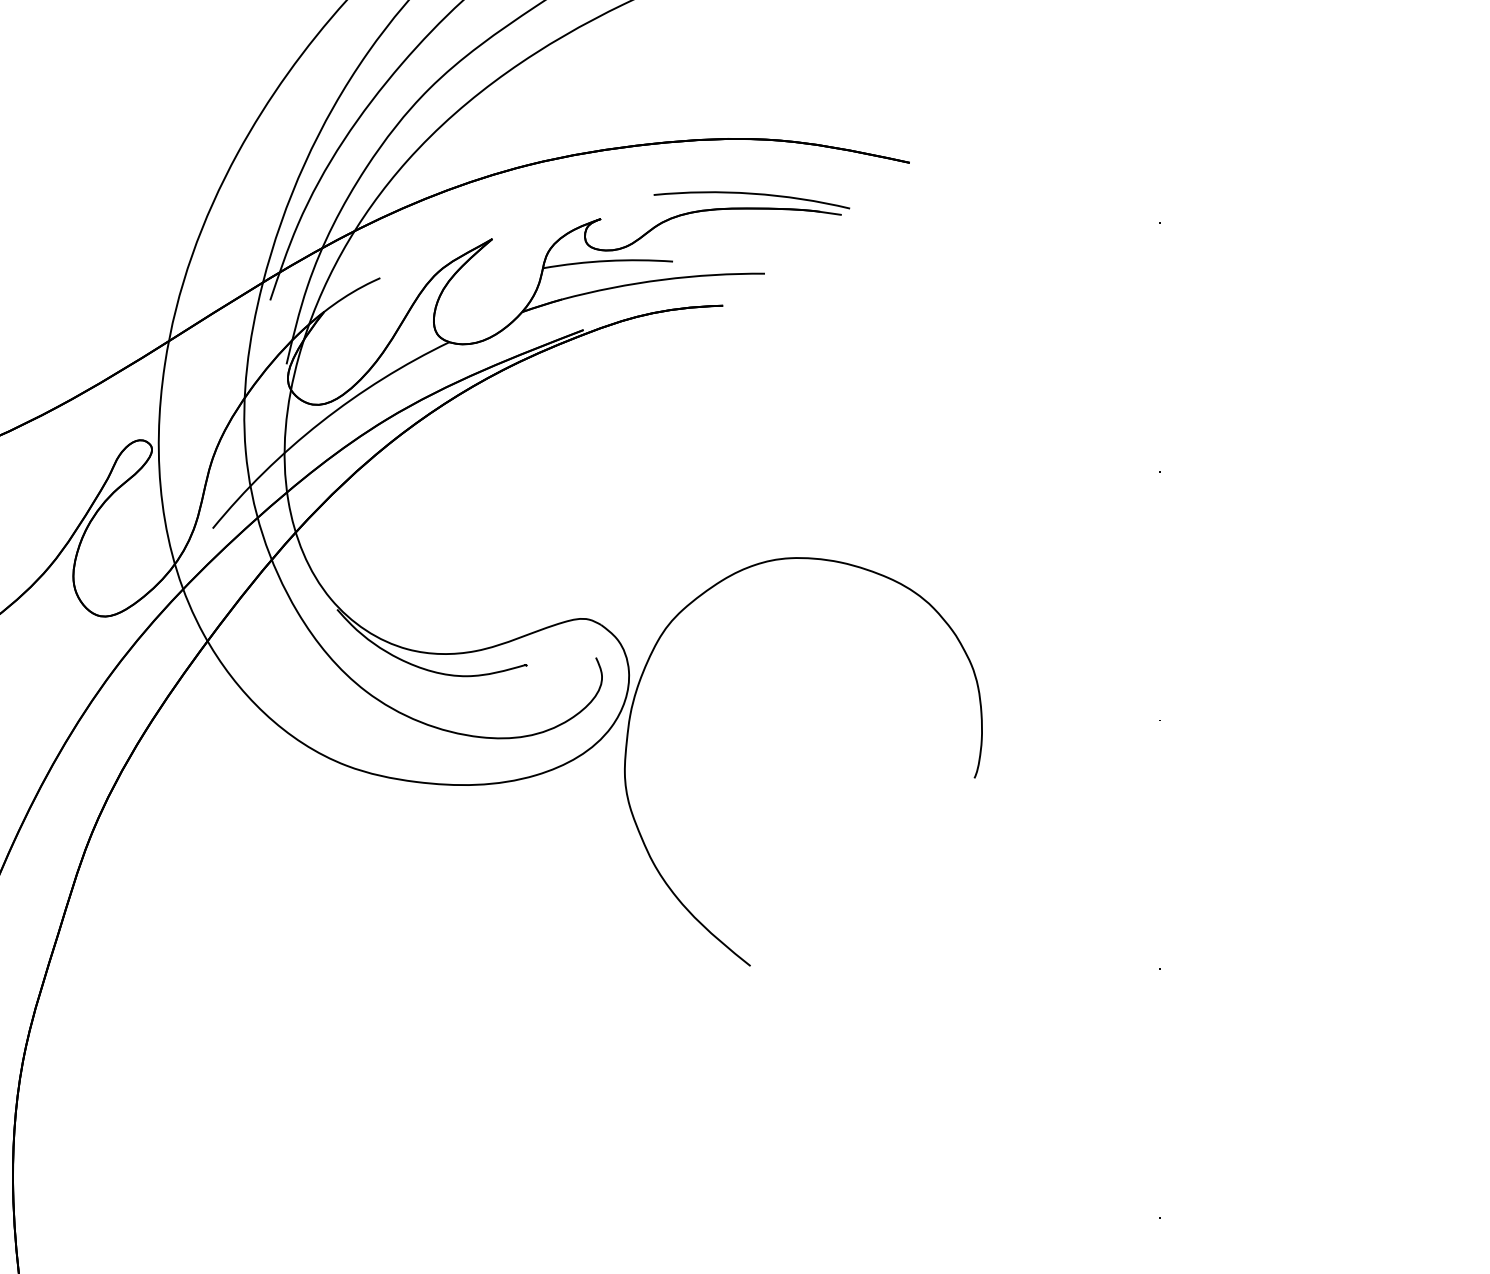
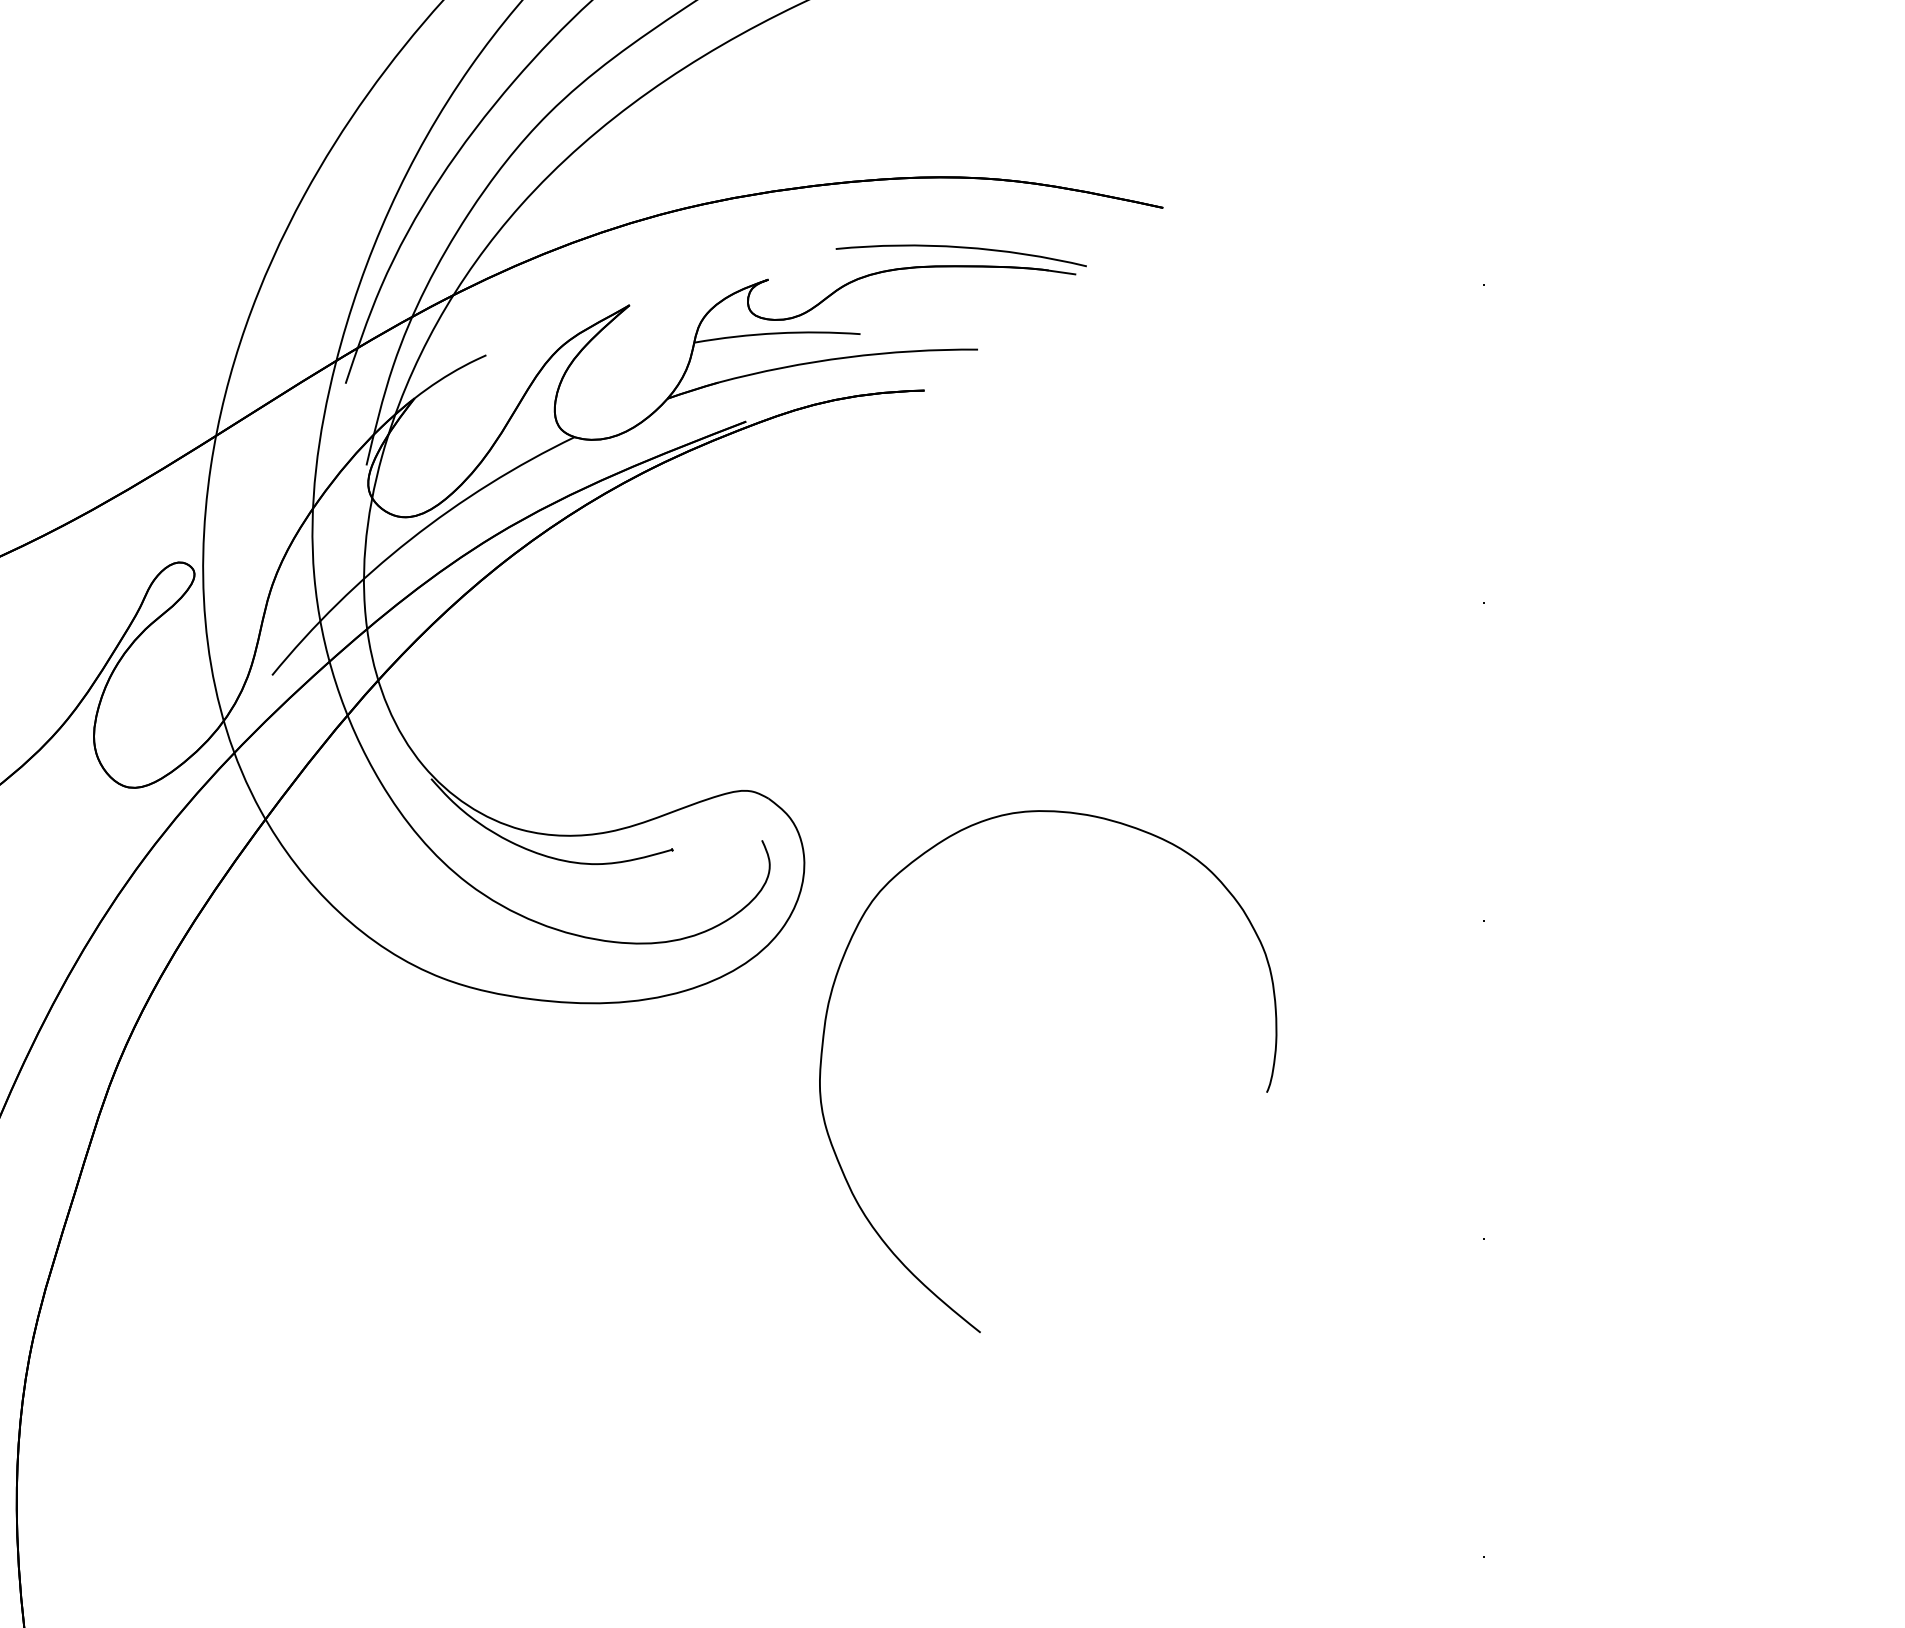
part: (974, 776) -> (1266, 1090), moved

